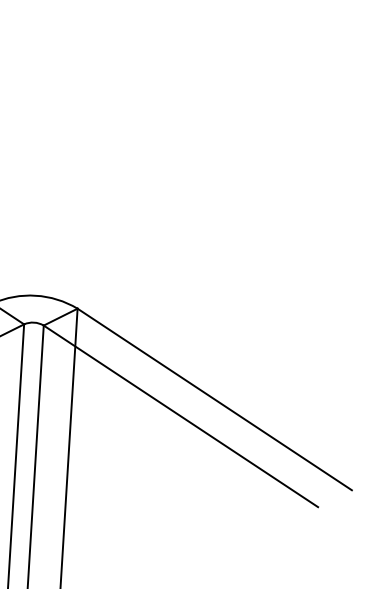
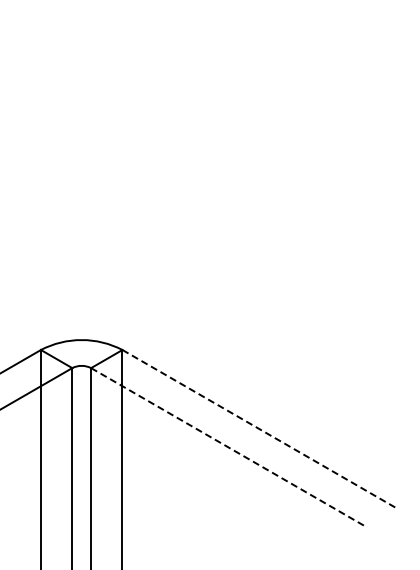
line: (214, 399) -> (258, 428), solid -> dashed
line: (180, 416) -> (227, 446), solid -> dashed

